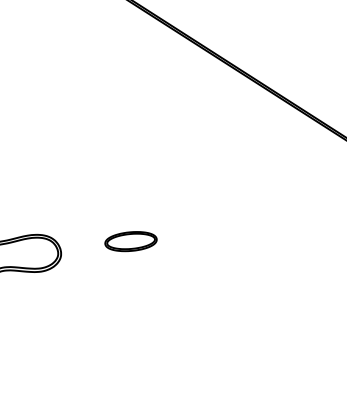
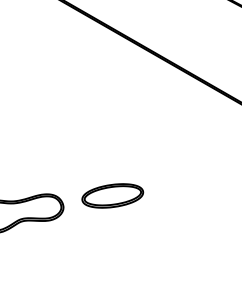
part: (130, 241) -> (112, 195), size x1.67

